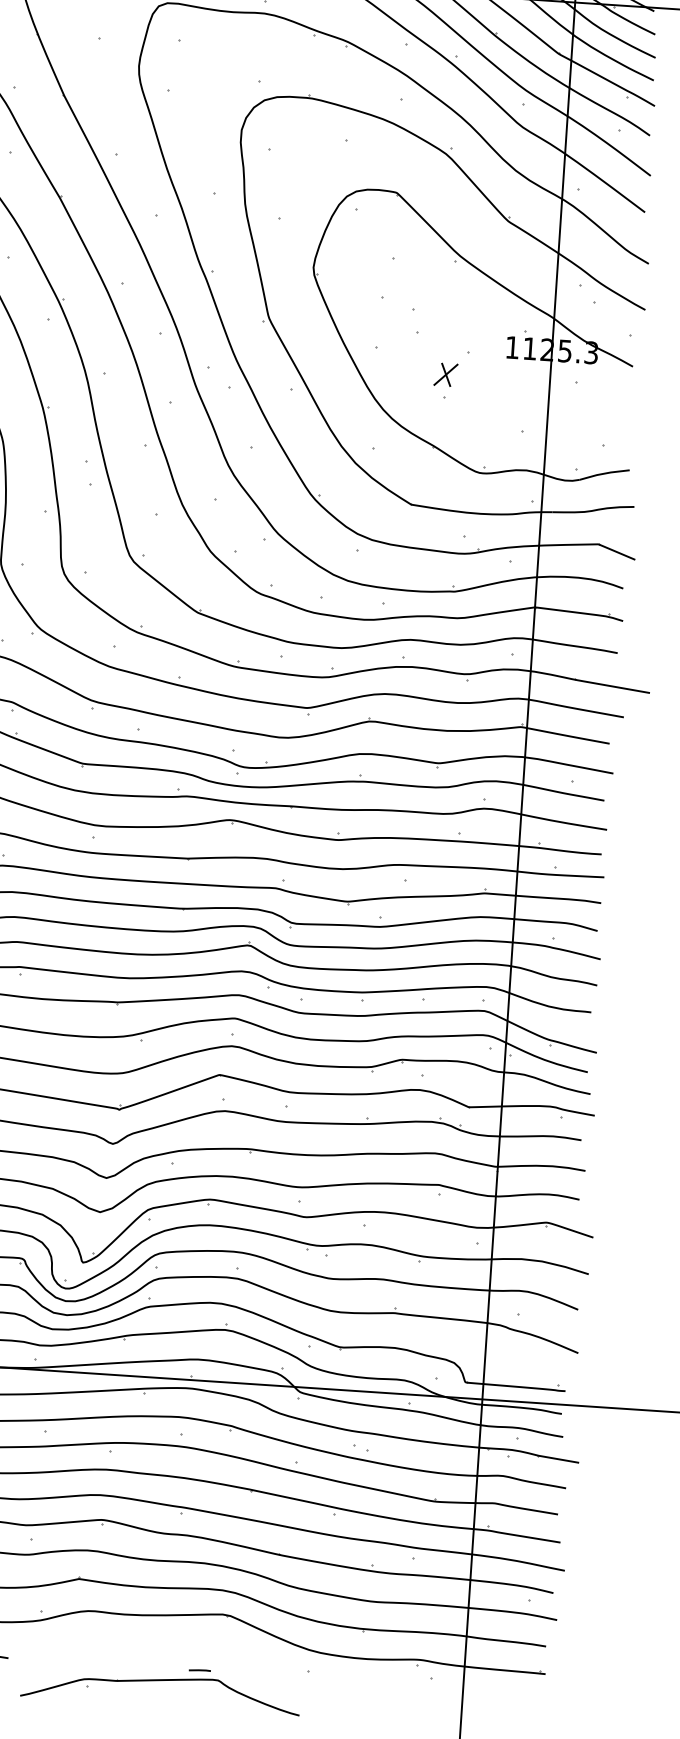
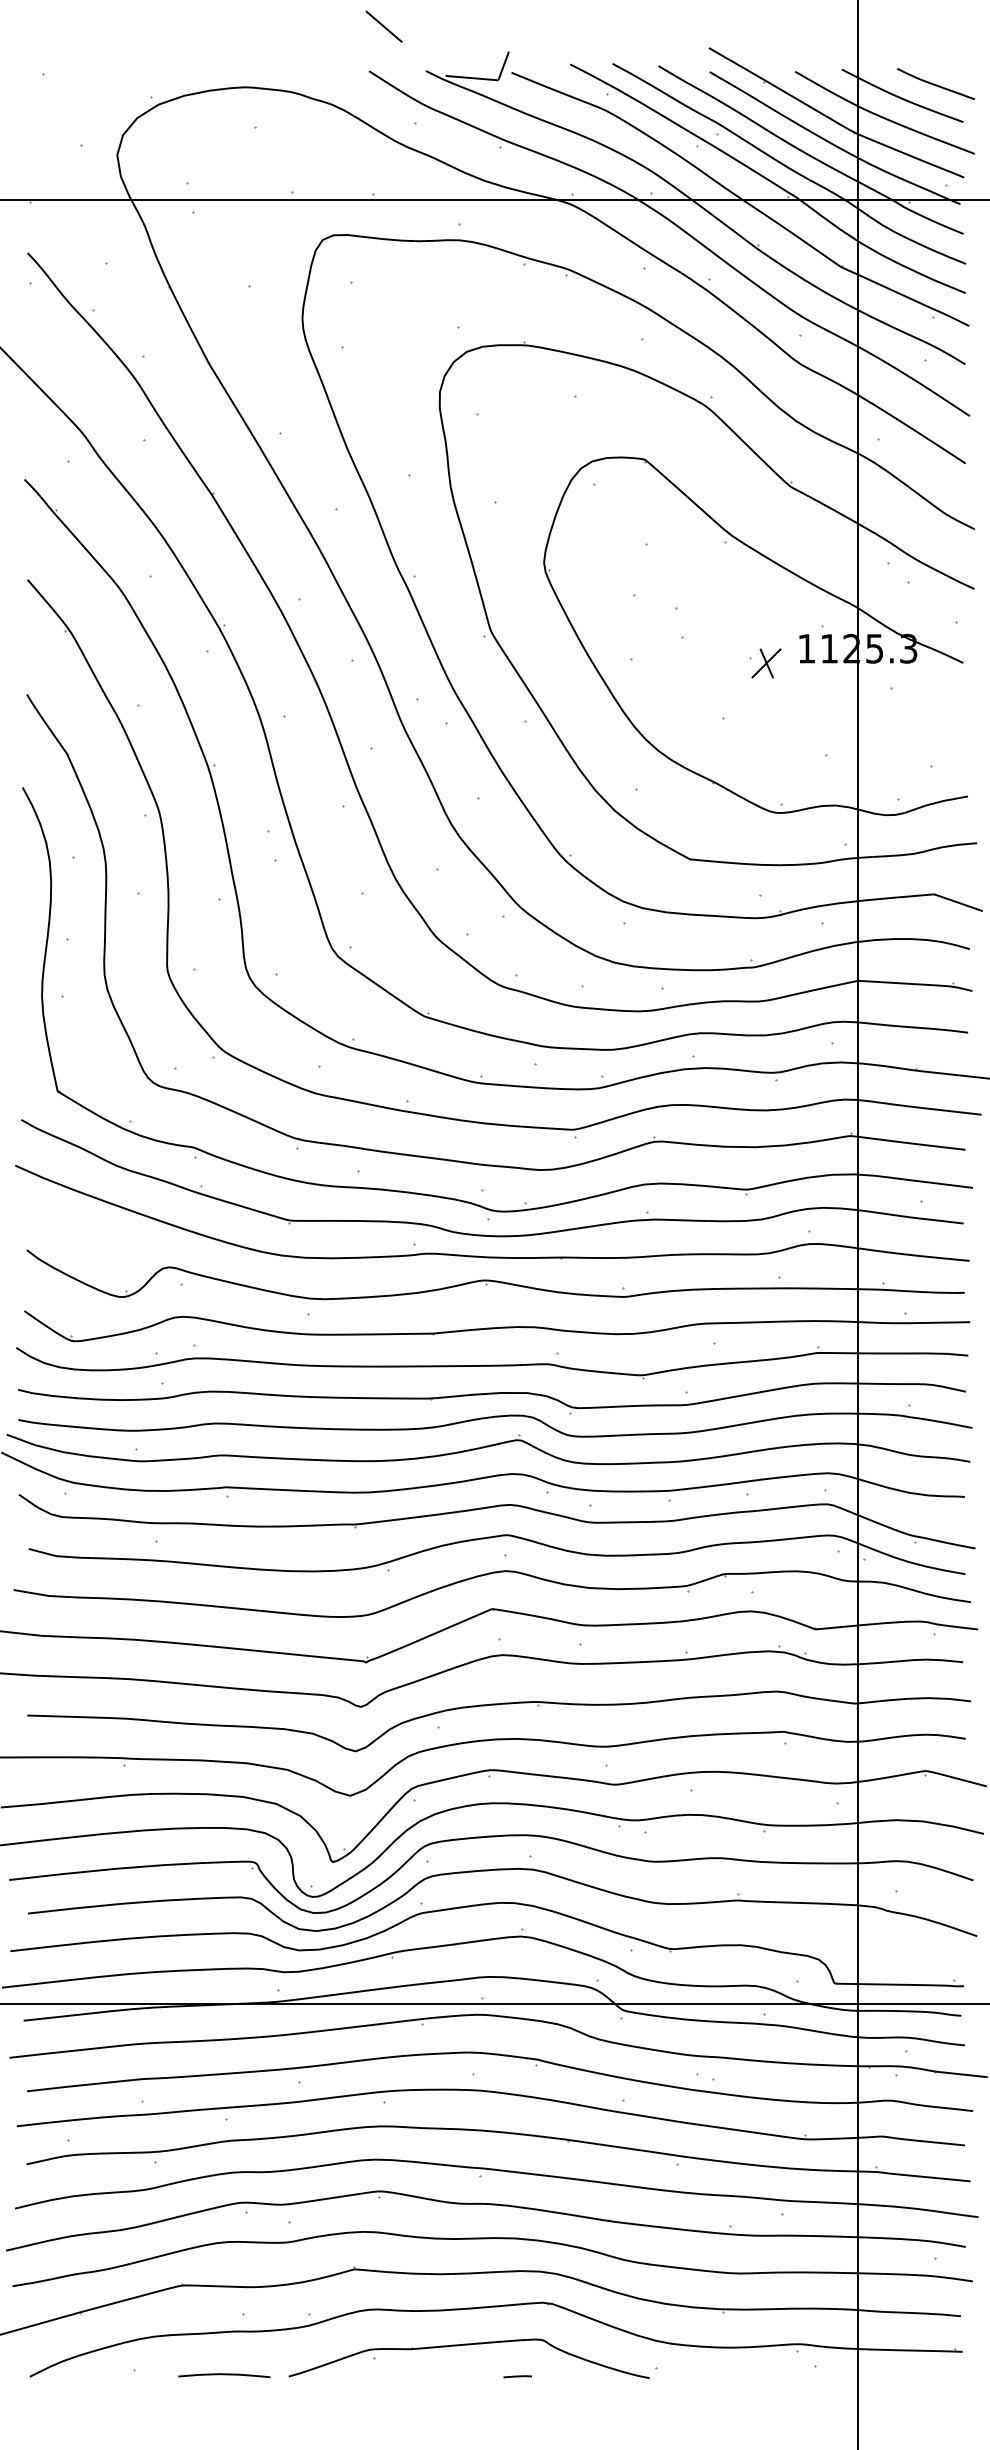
part: (445, 374) -> (766, 663), moved
part: (160, 1681) -> (468, 2345), moved

